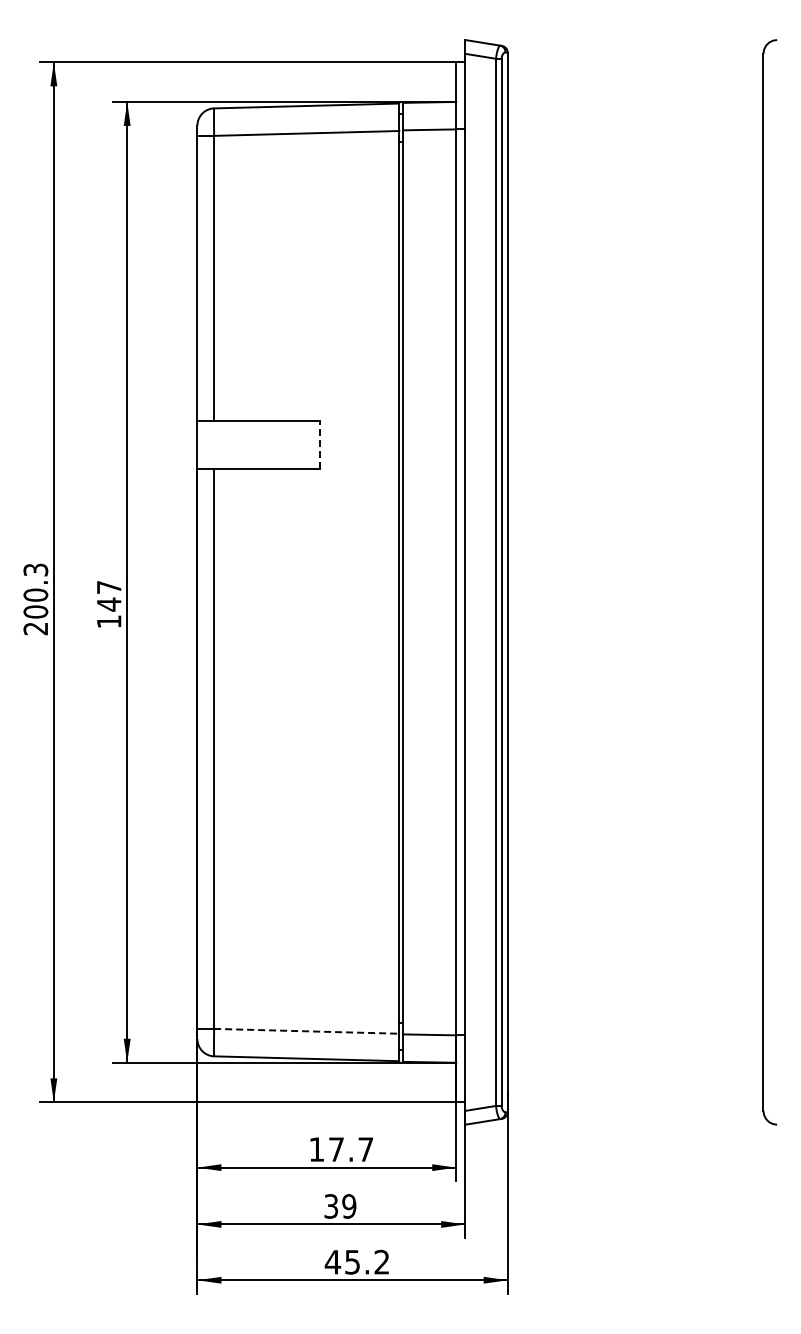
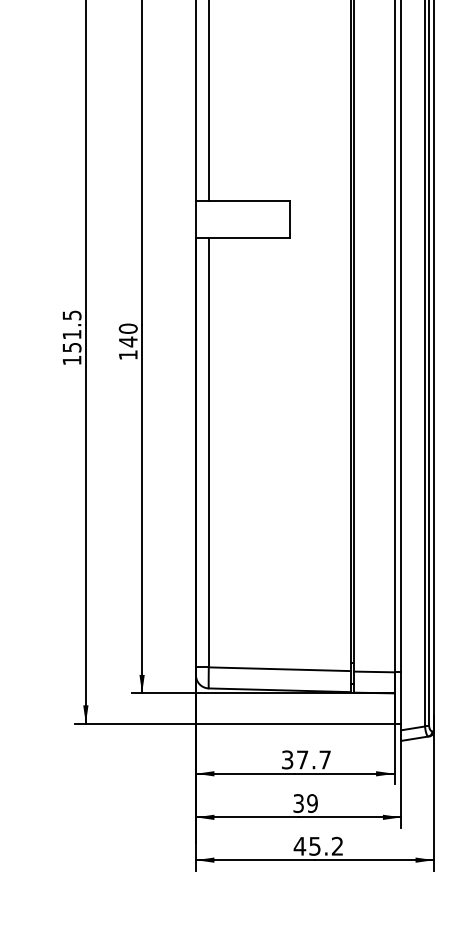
line: (319, 444) -> (289, 219), dashed -> solid
text: (108, 587) -> (127, 328), 147 -> 140
text: (35, 599) -> (71, 338), 200.3 -> 151.5
line: (306, 1031) -> (279, 669), dashed -> solid
text: (316, 1149) -> (287, 759), 17.7 -> 37.7

